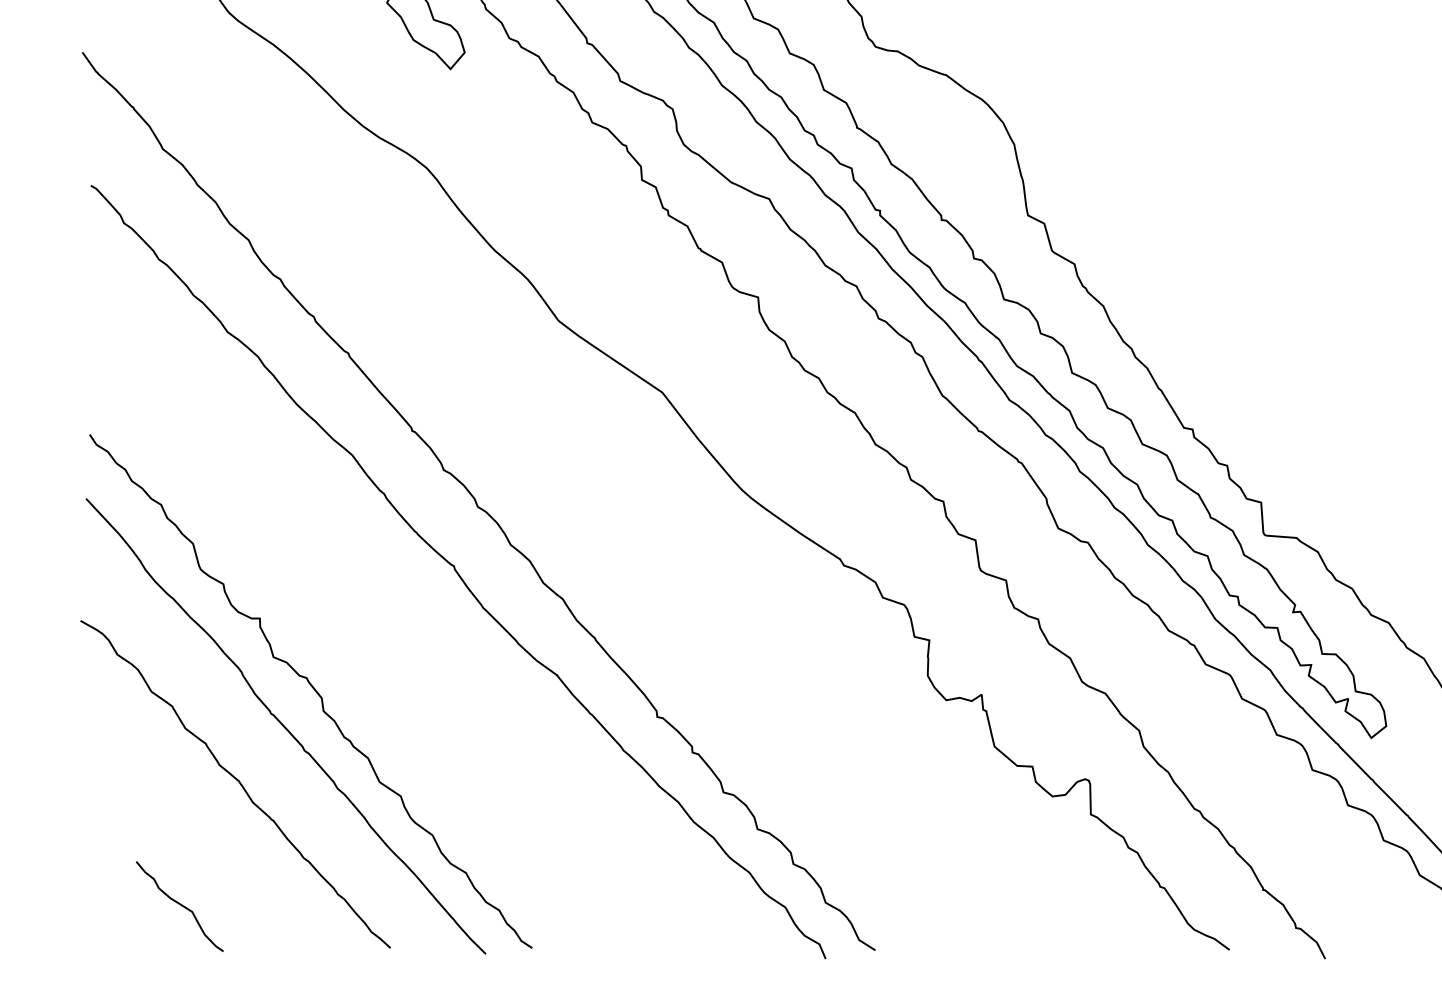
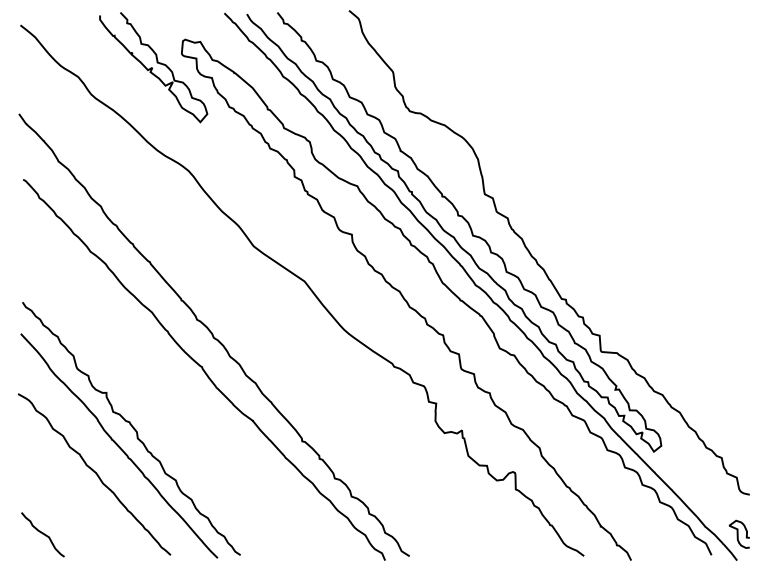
curve: (178, 906) -> (42, 534), moved

